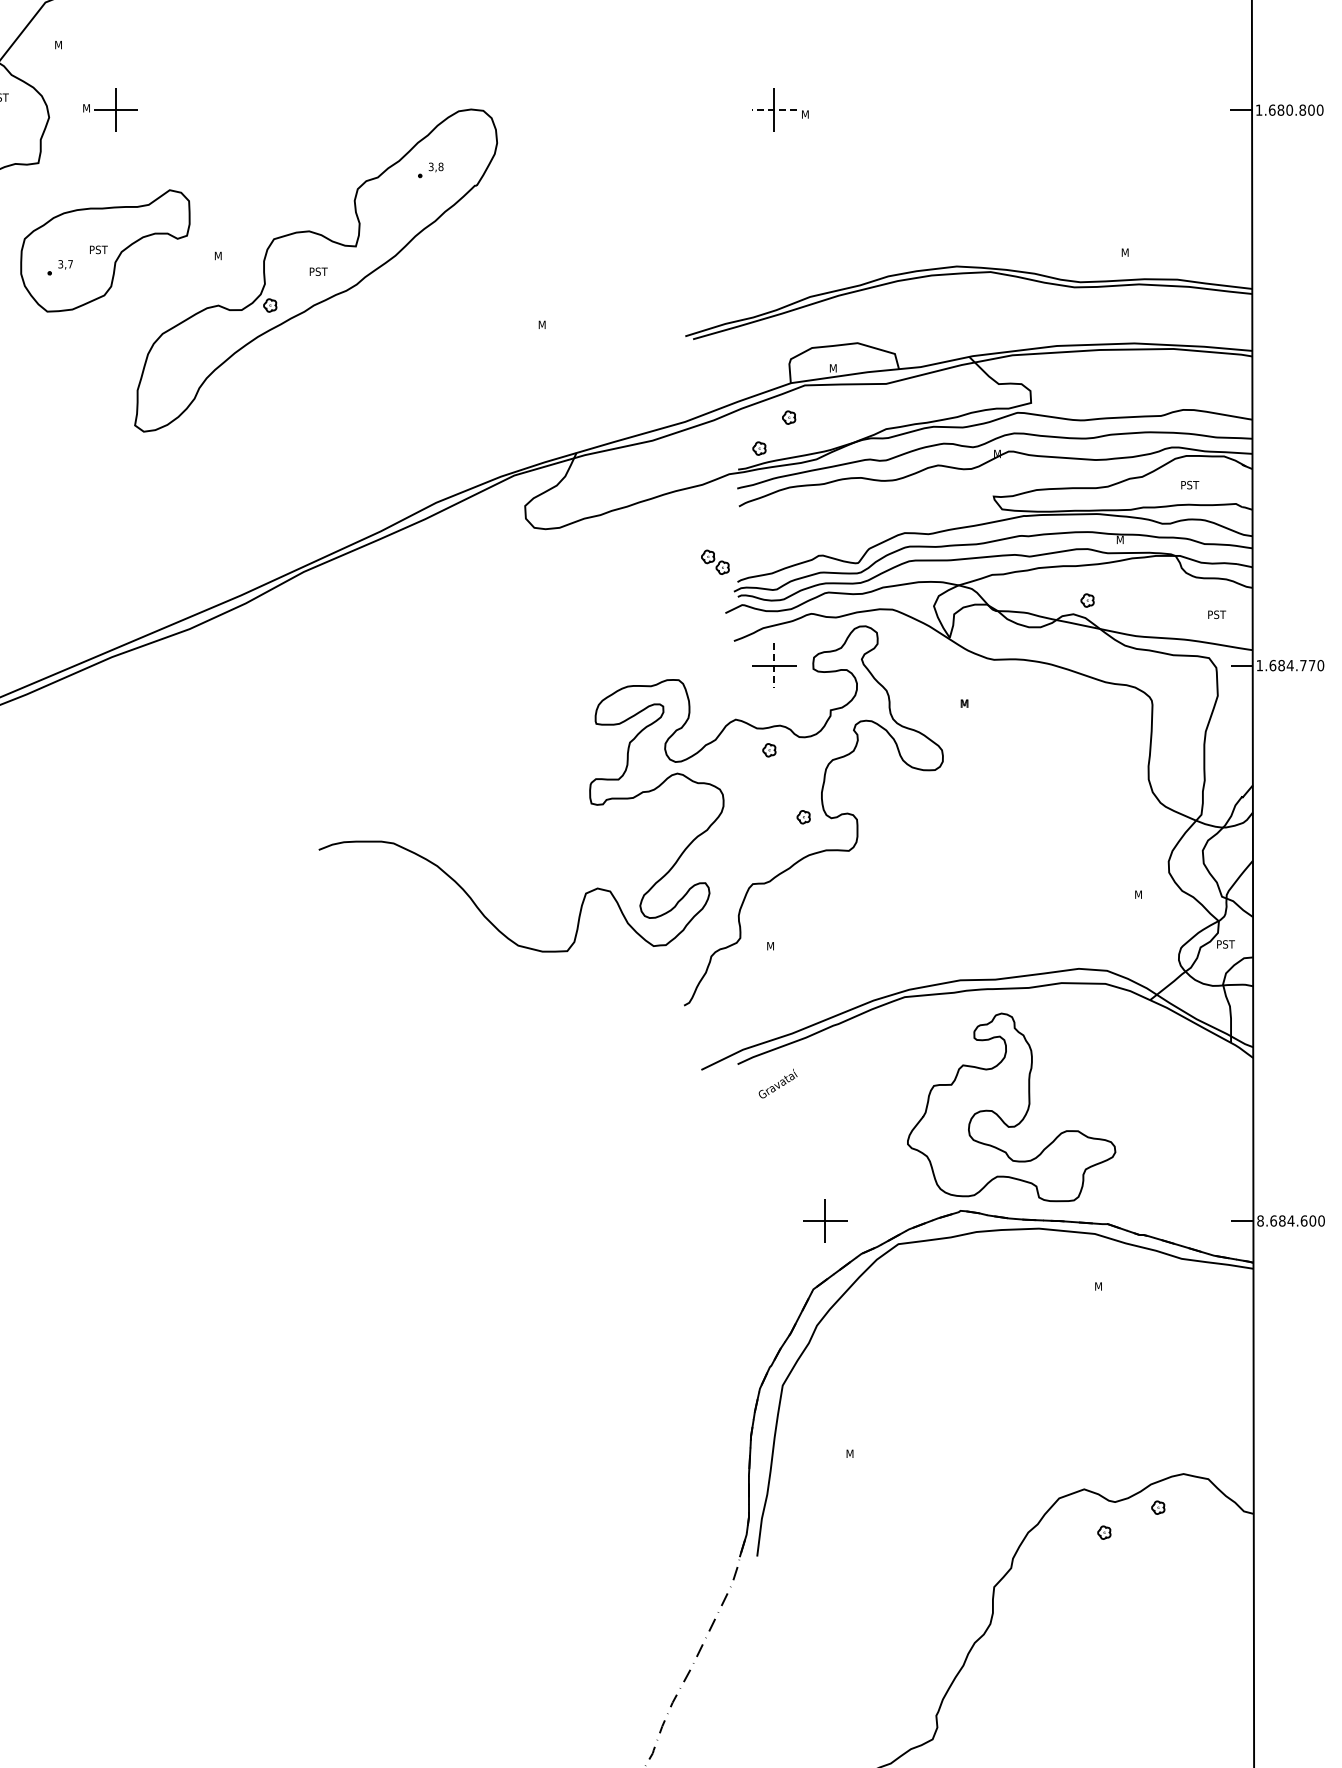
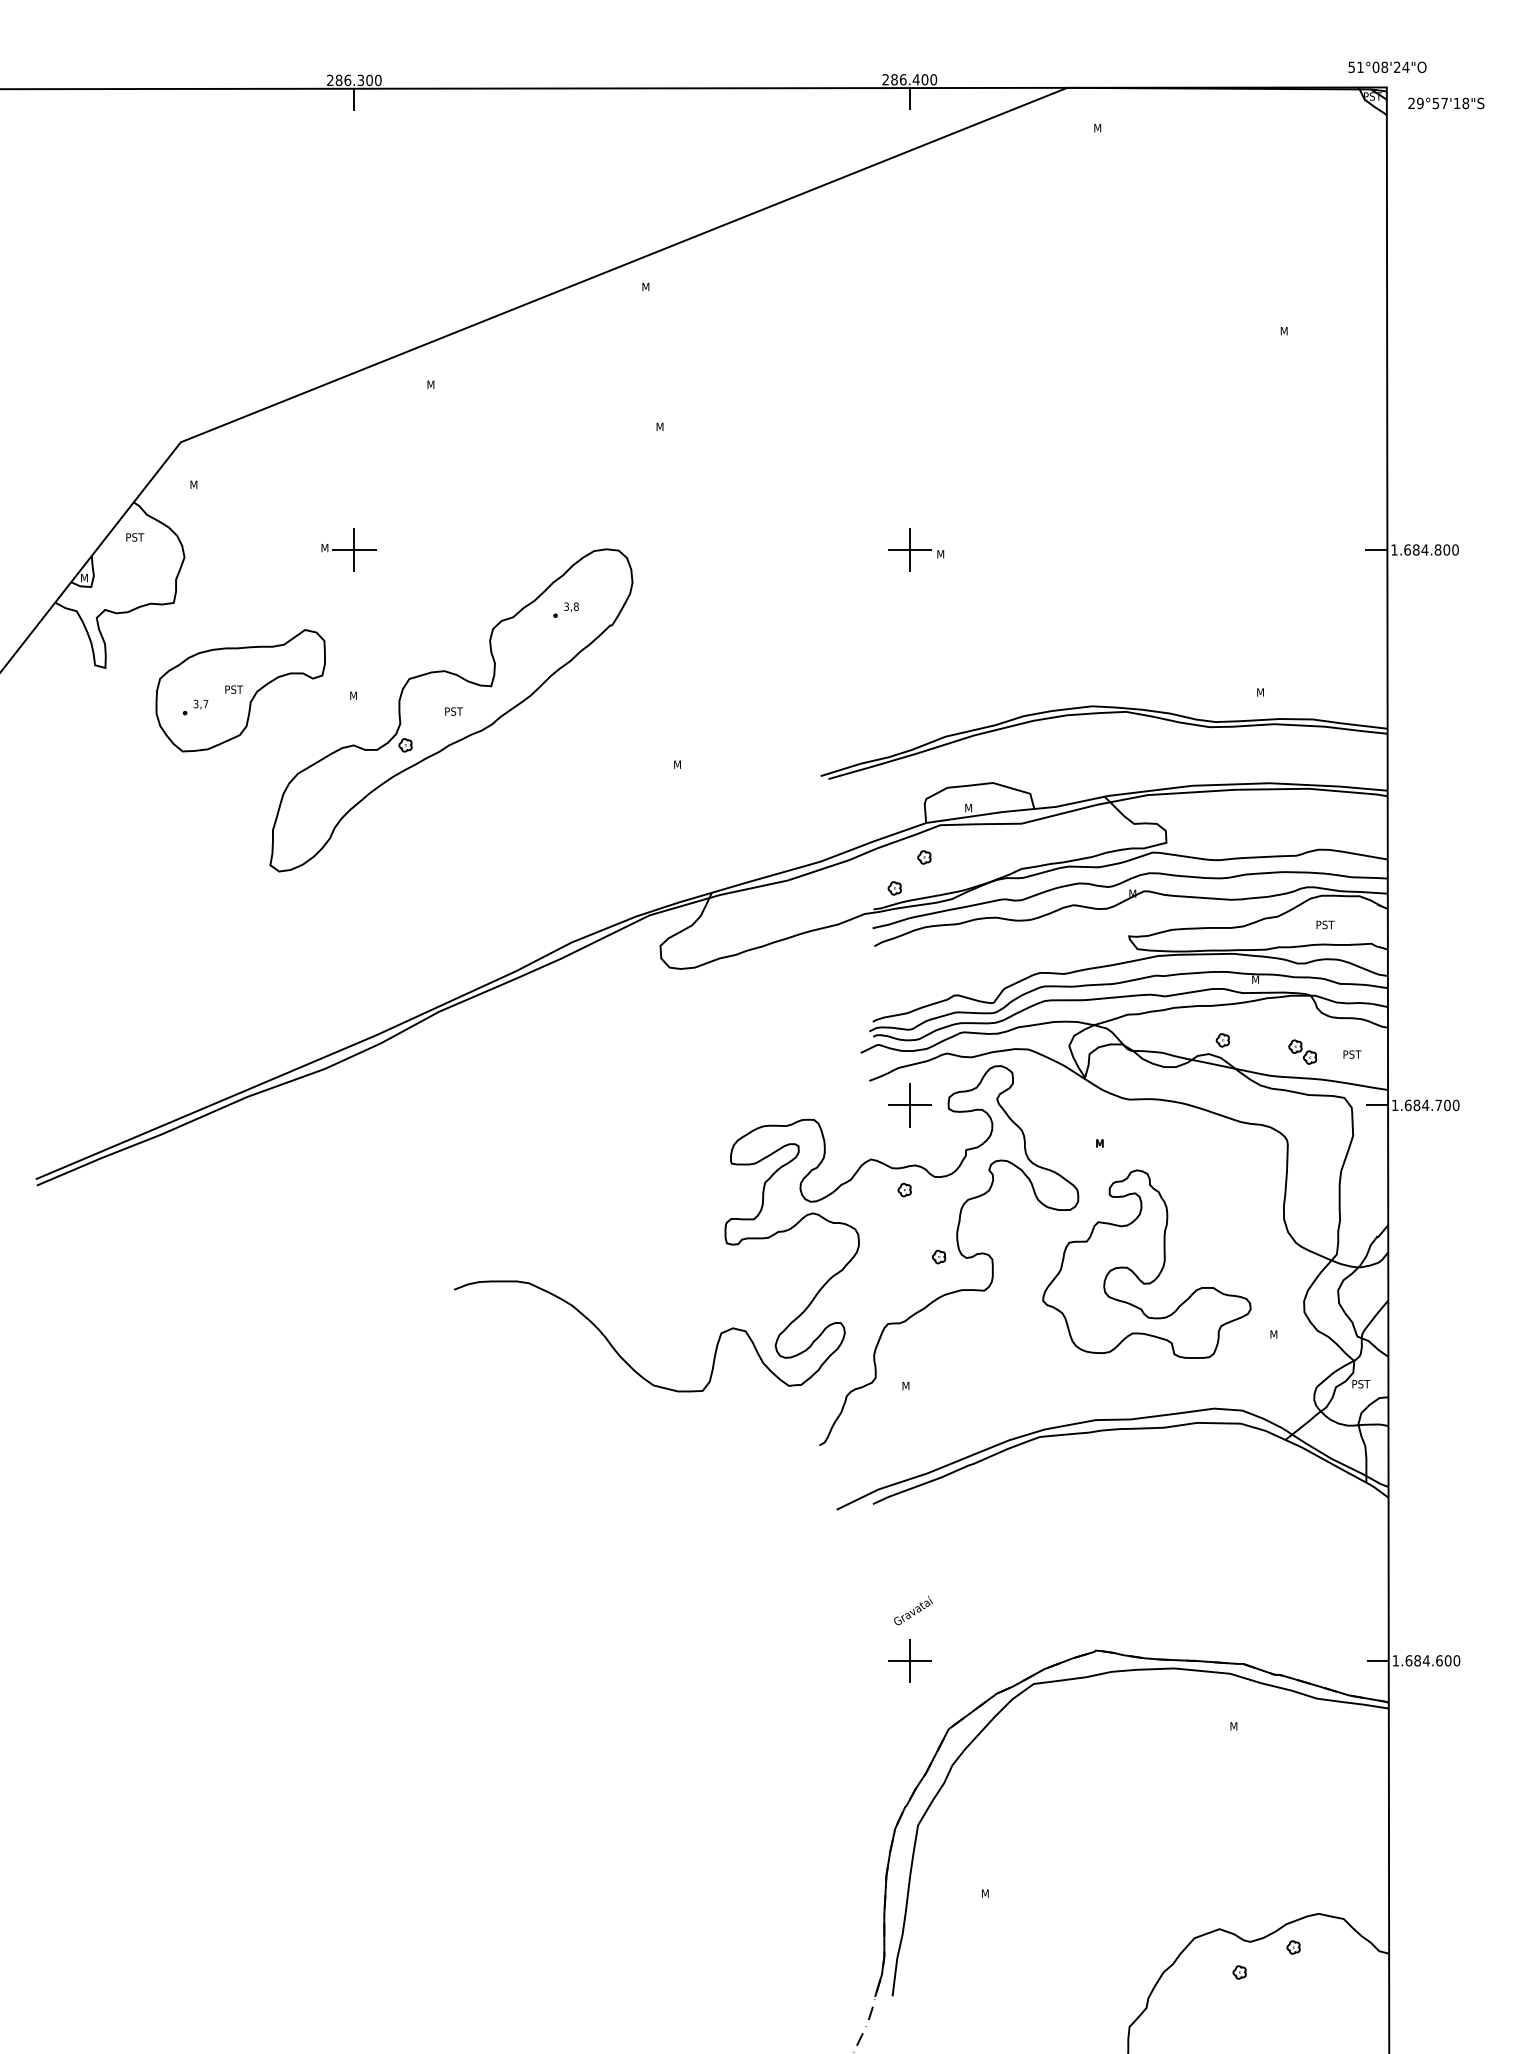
part: (110, 109) -> (348, 549), moved
text: (1289, 109) -> (1424, 549), 1.680.800 -> 1.684.800
line: (774, 110) -> (909, 550), dashed -> solid
part: (715, 561) -> (1302, 1051), moved
line: (774, 665) -> (909, 1105), dashed -> solid
text: (1312, 665) -> (1447, 1105), 1.684.770 -> 1.684.700
text: (778, 1083) -> (913, 1610), moved
curve: (1000, 1116) -> (1135, 1273), moved
part: (825, 1220) -> (909, 1660), moved
text: (1260, 1220) -> (1395, 1660), 8.684.600 -> 1.684.600

